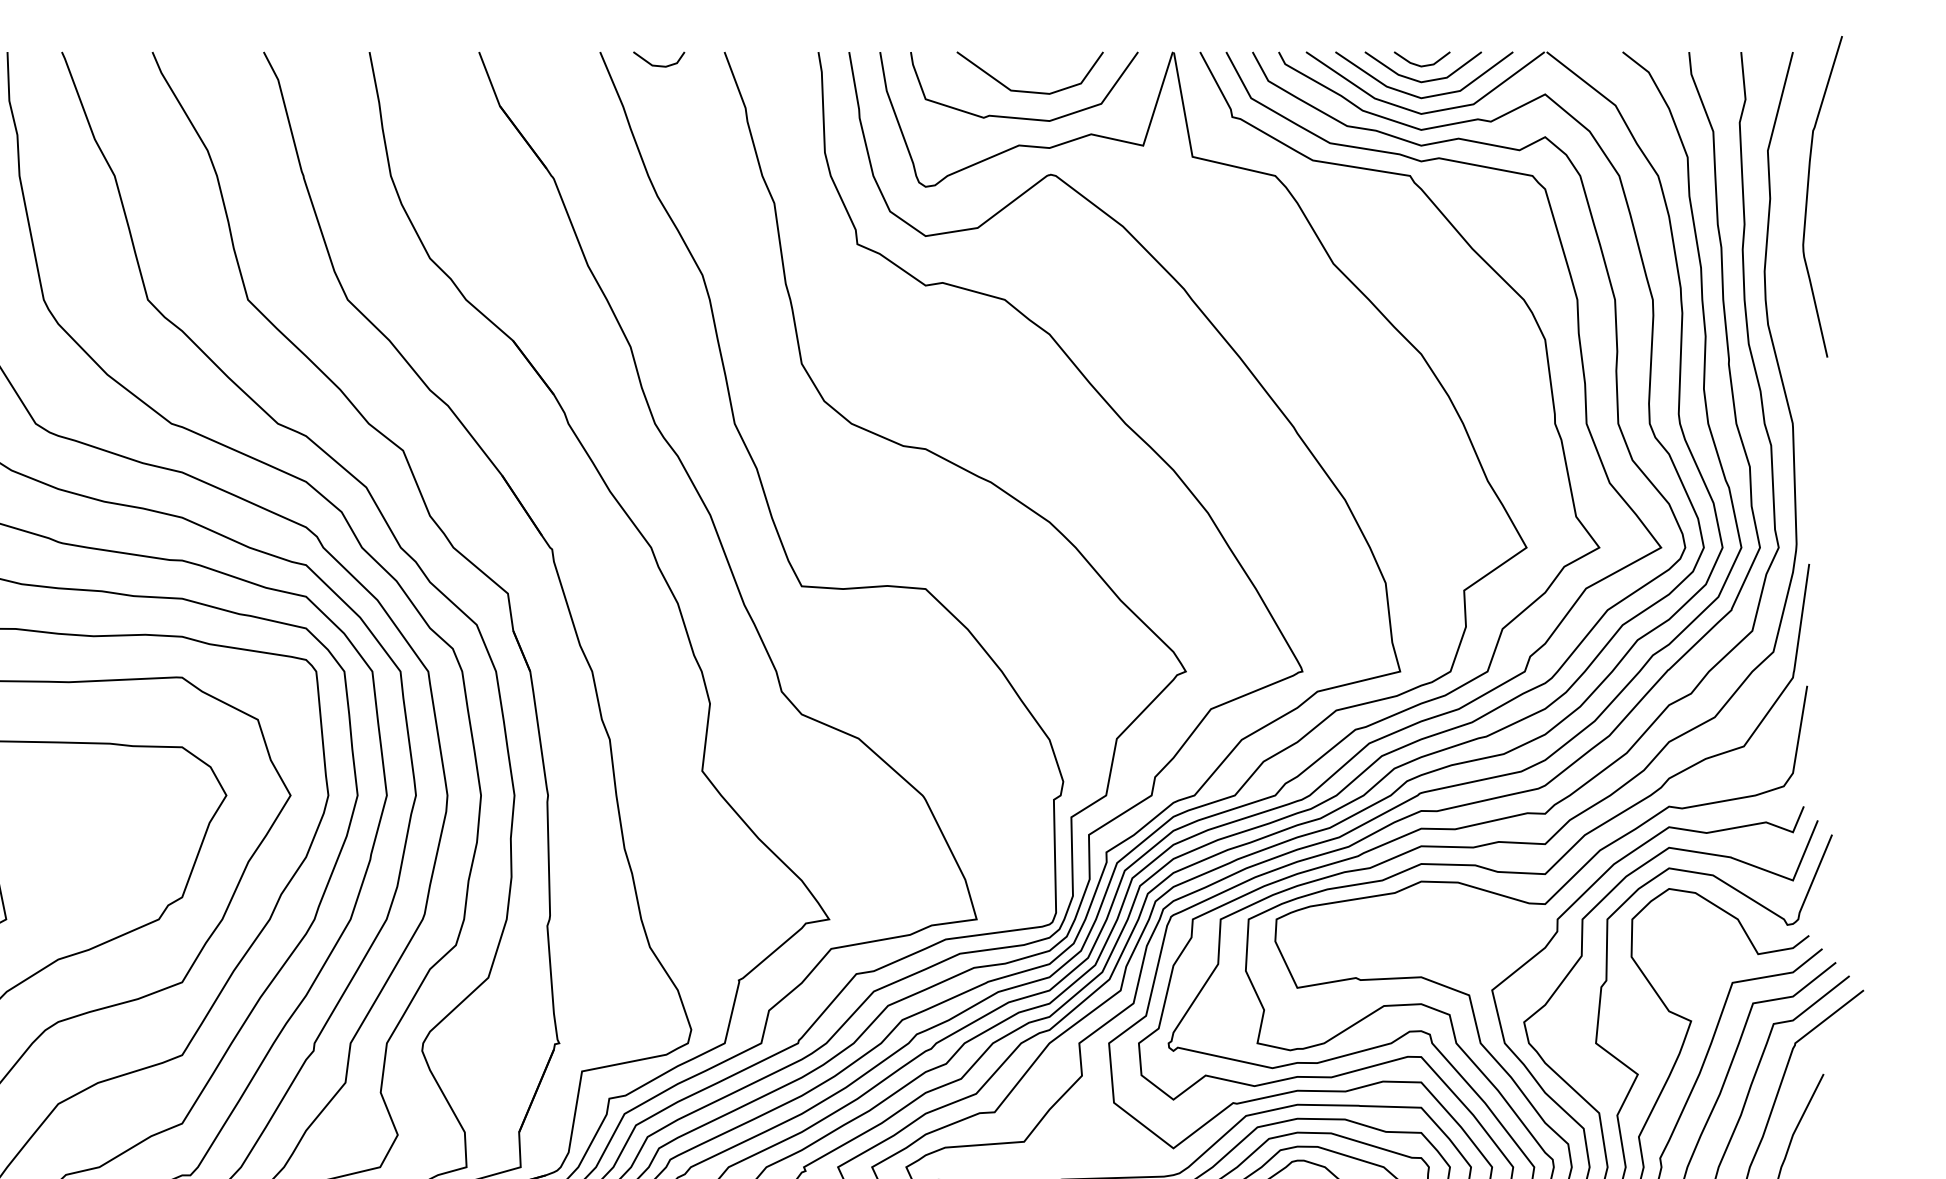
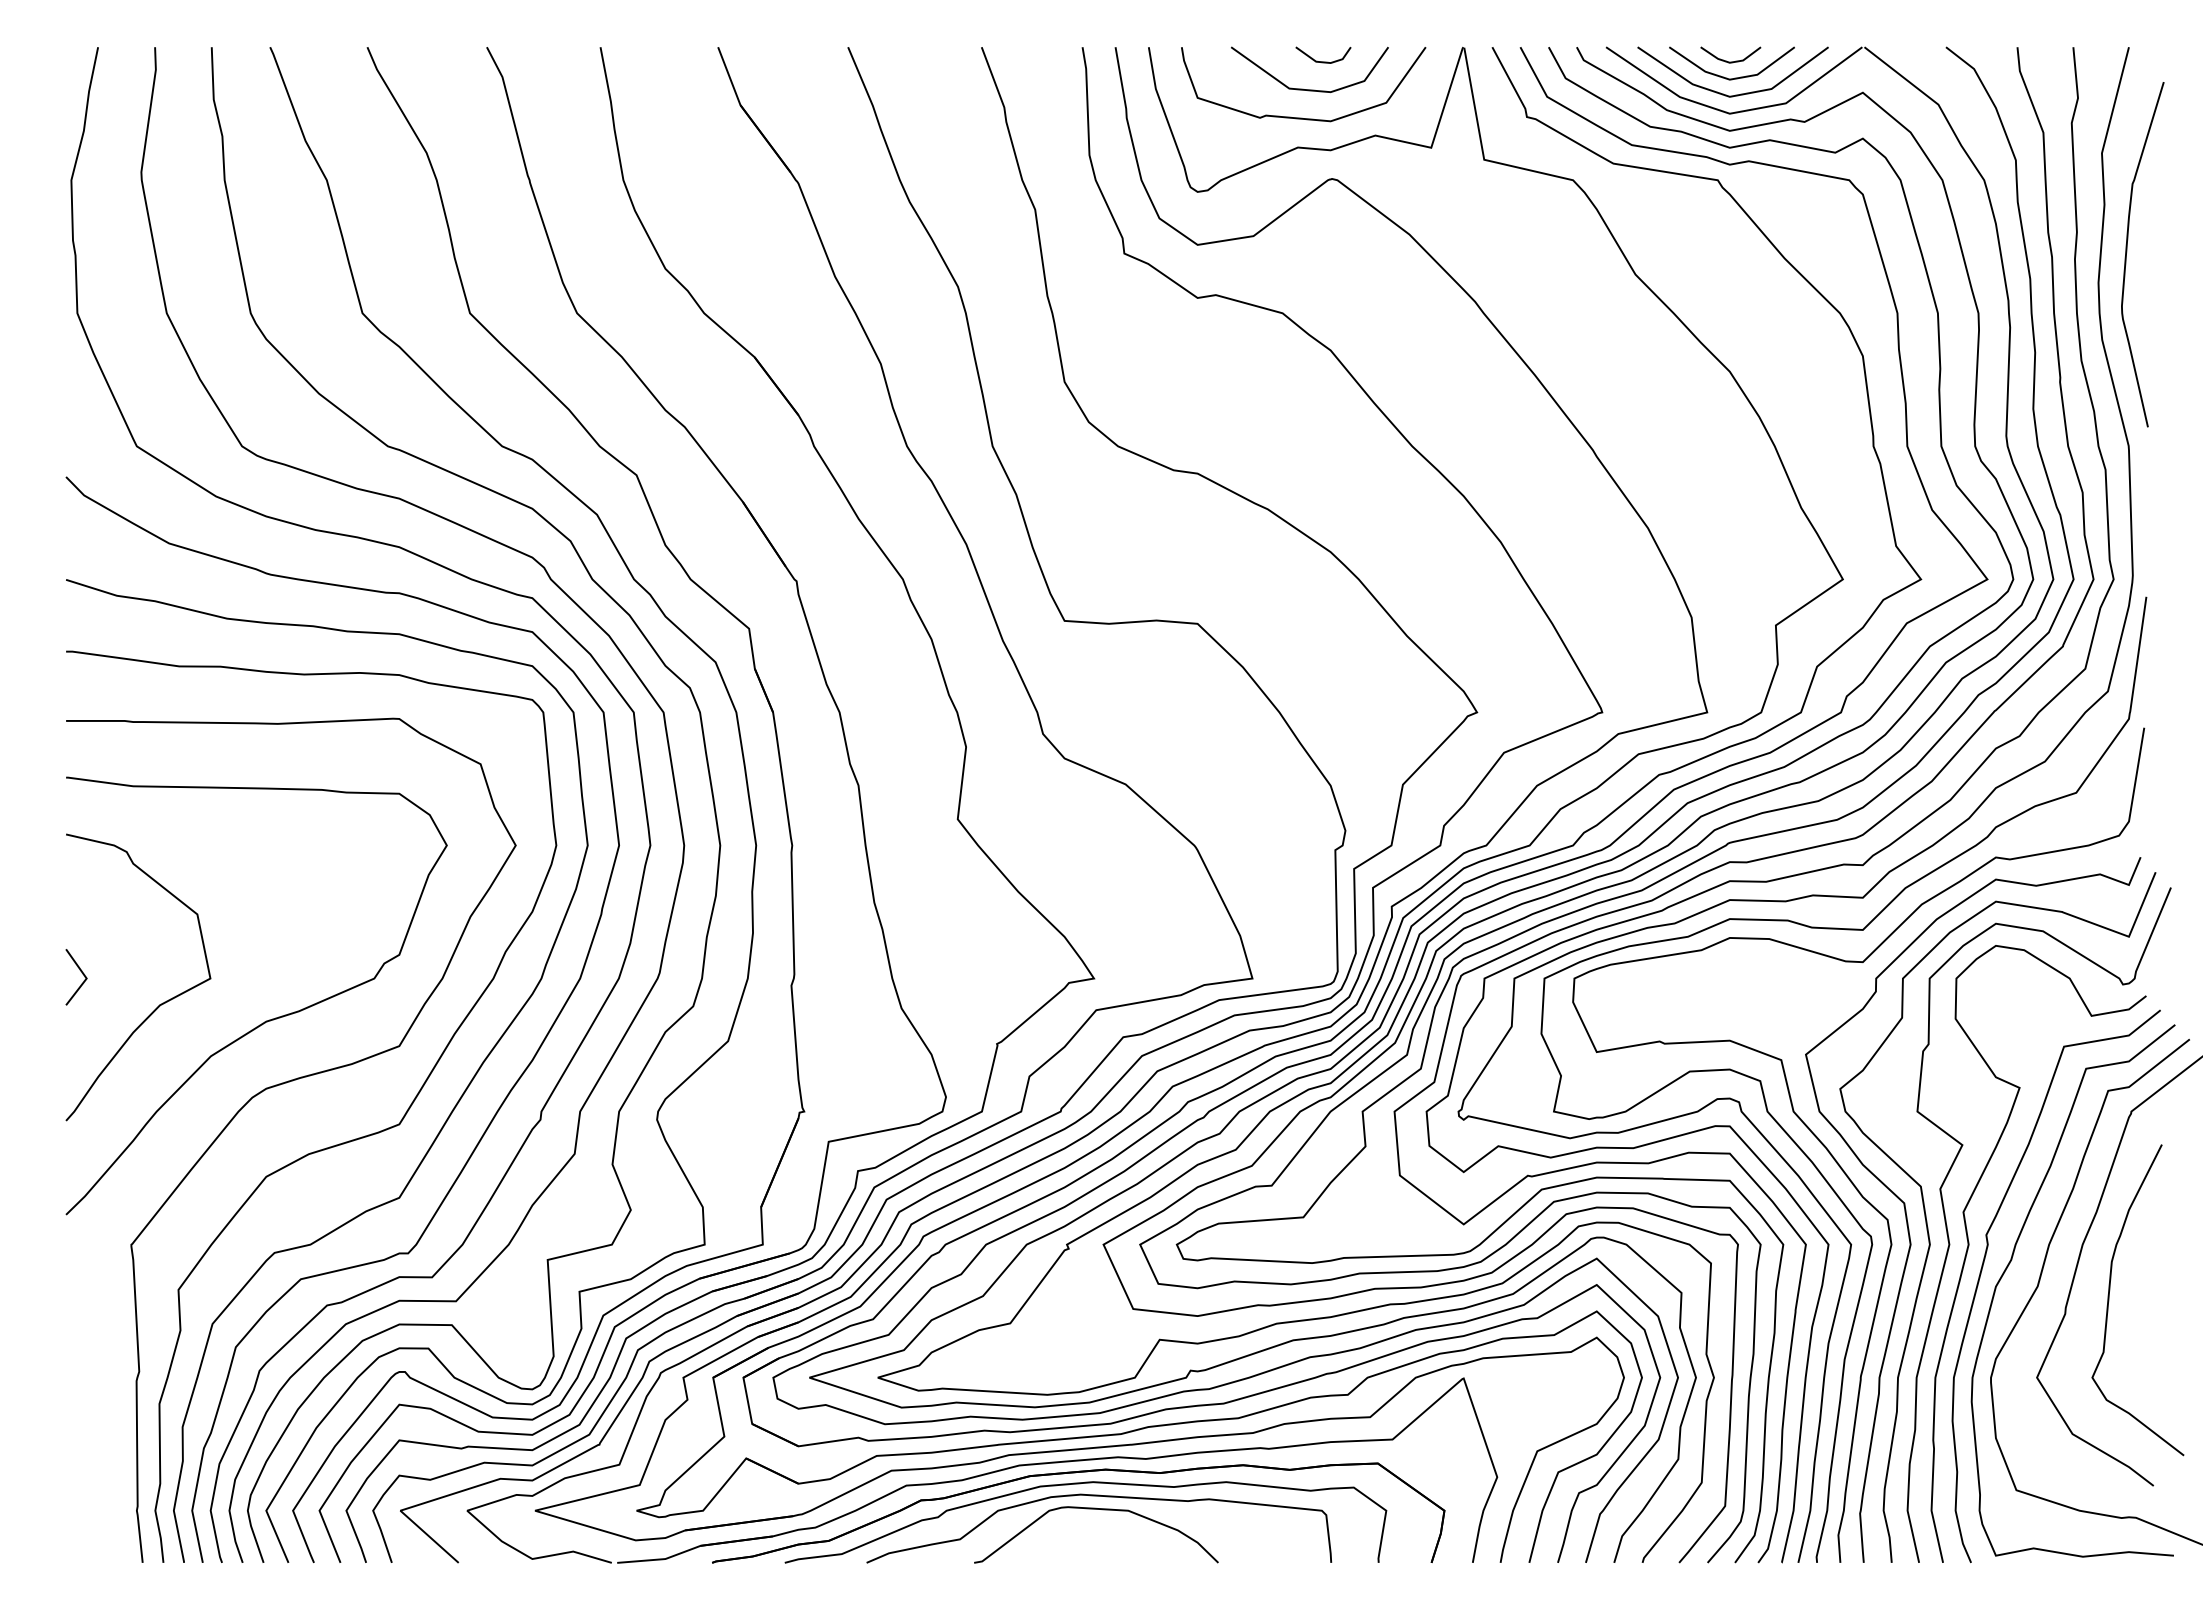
line: (659, 65) -> (1323, 61), moved
curve: (1808, 194) -> (2127, 252), moved

